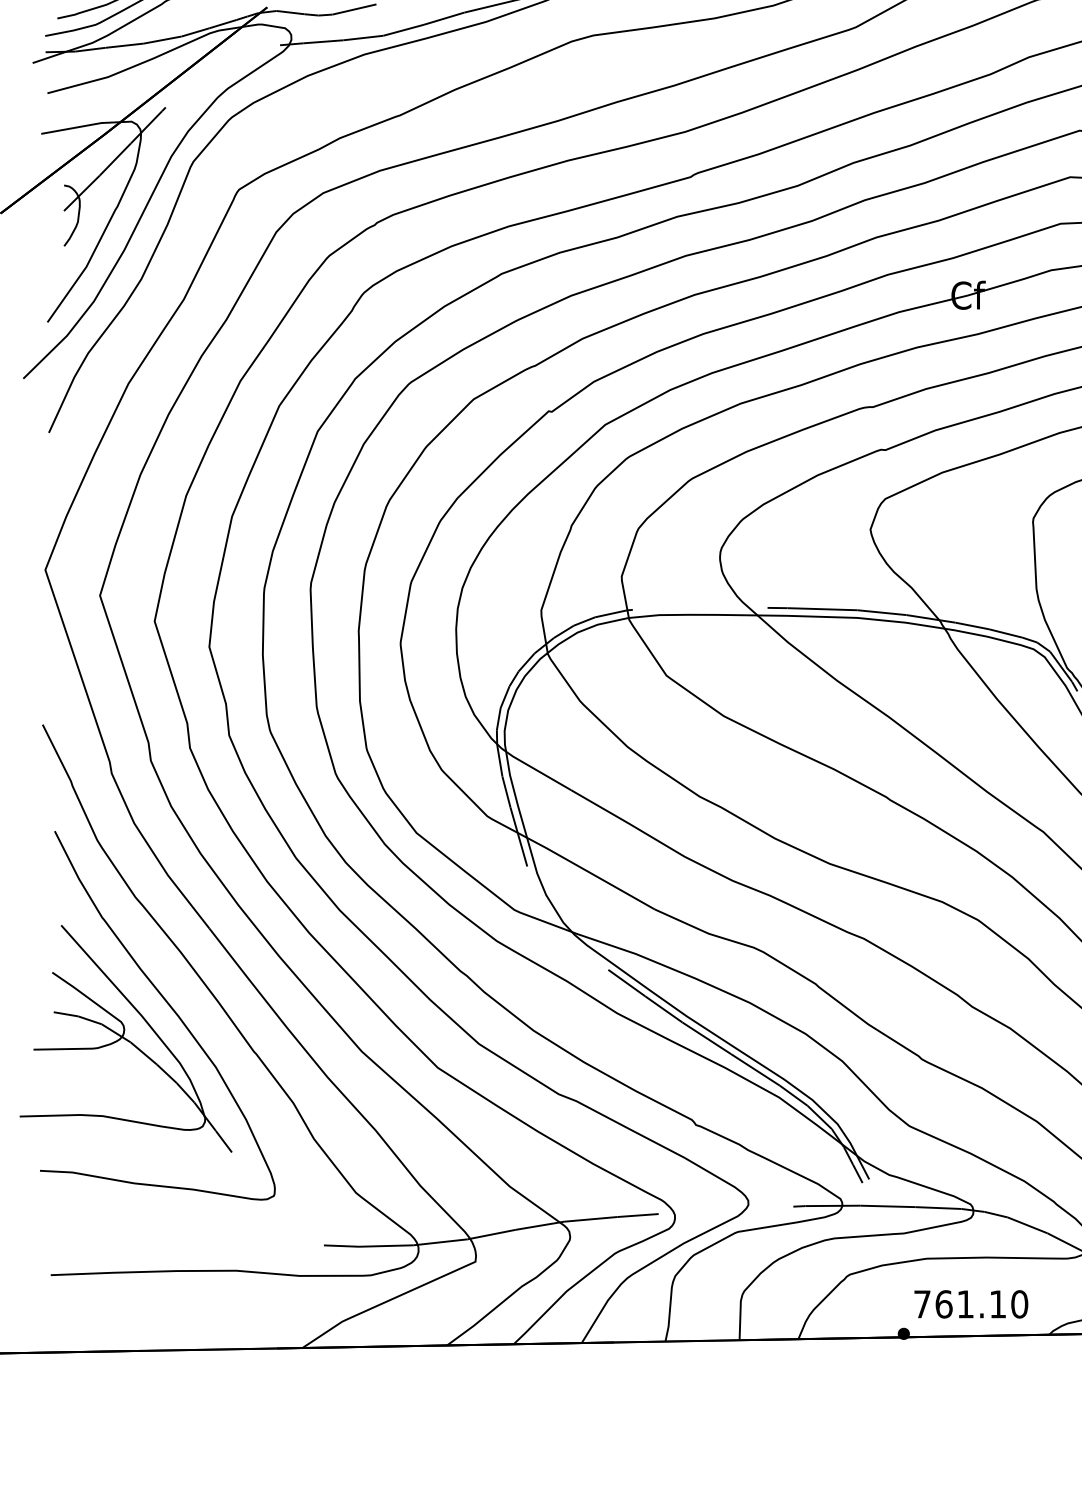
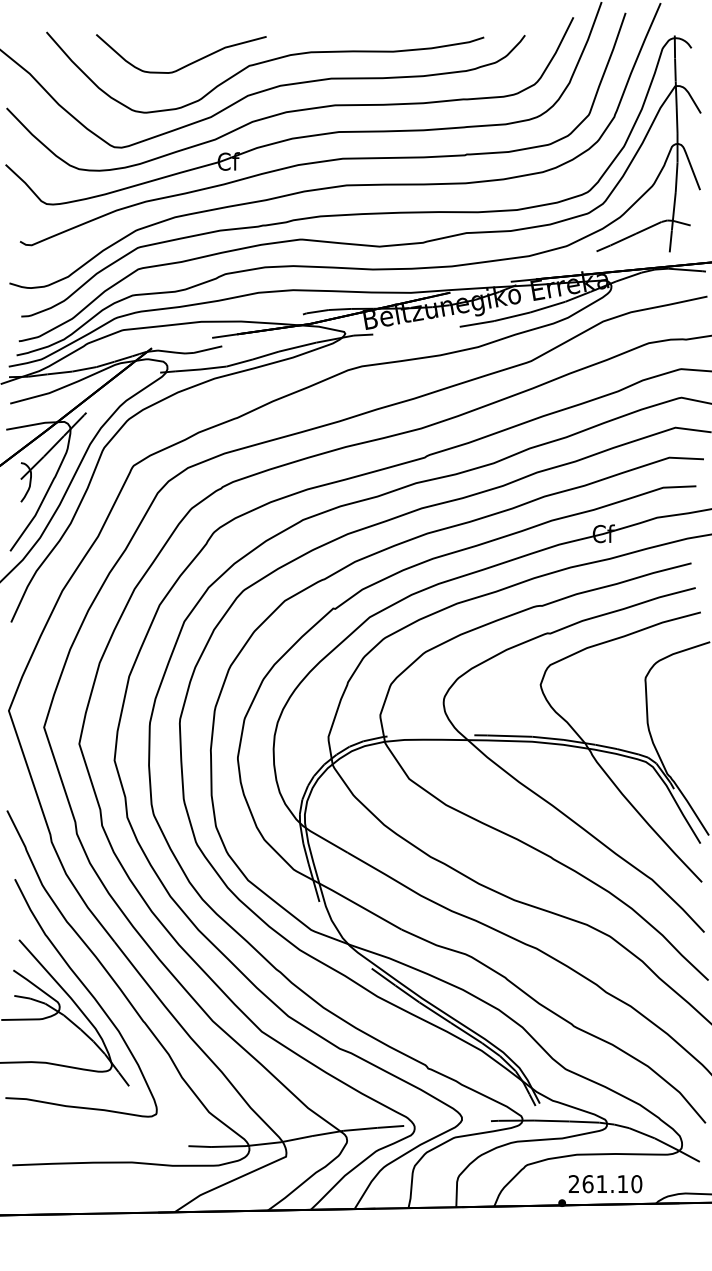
text: (921, 1303) -> (573, 1183), 761.10 -> 261.10

